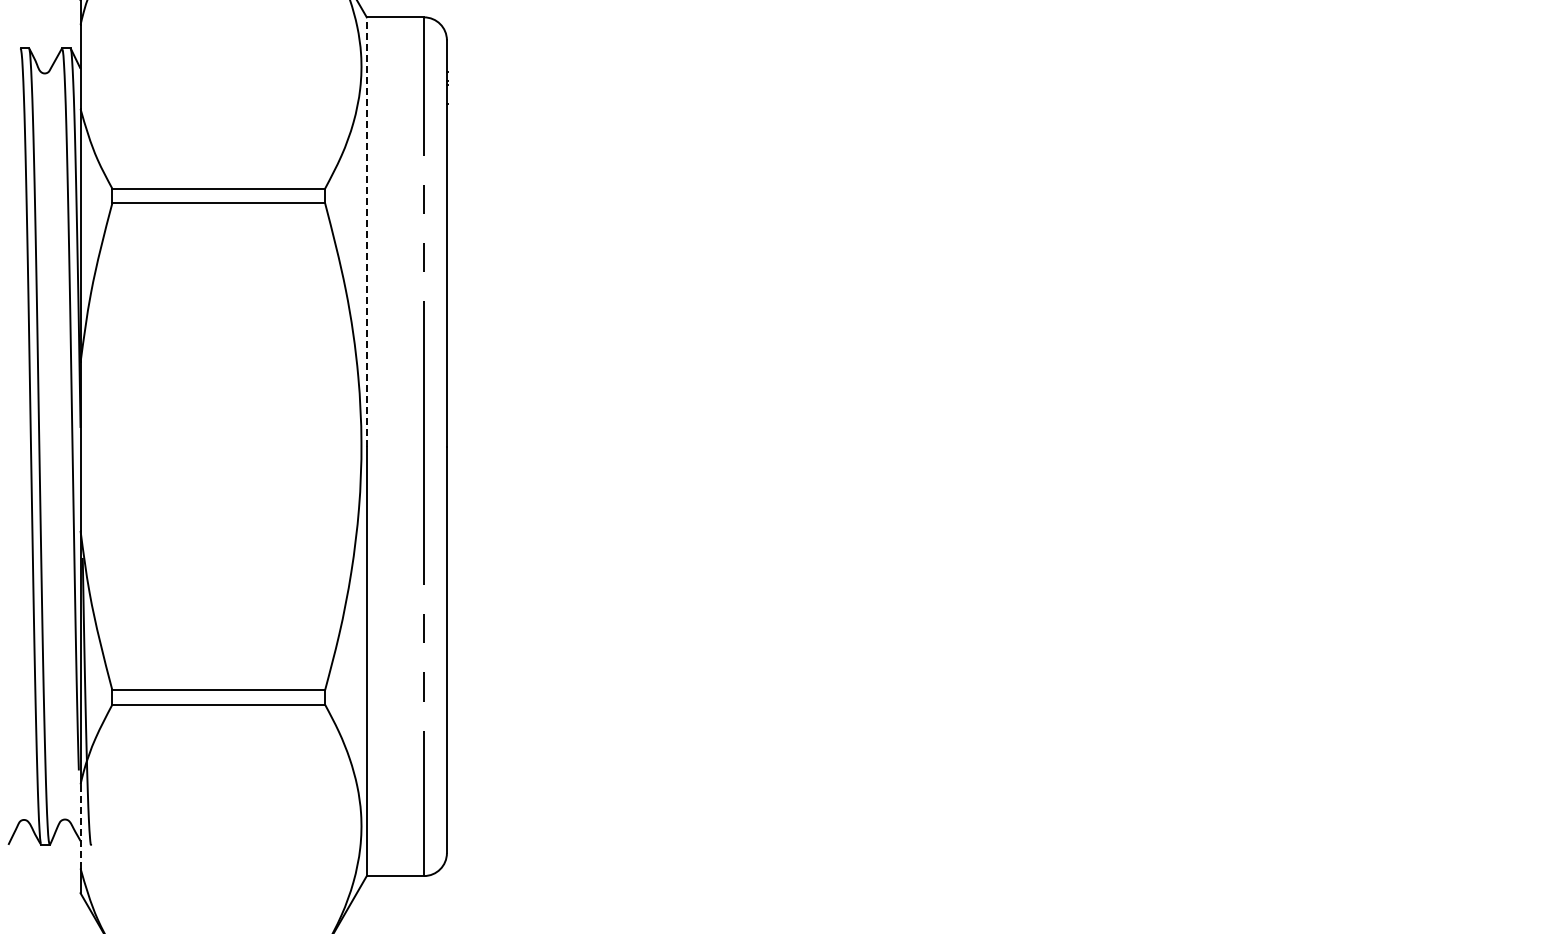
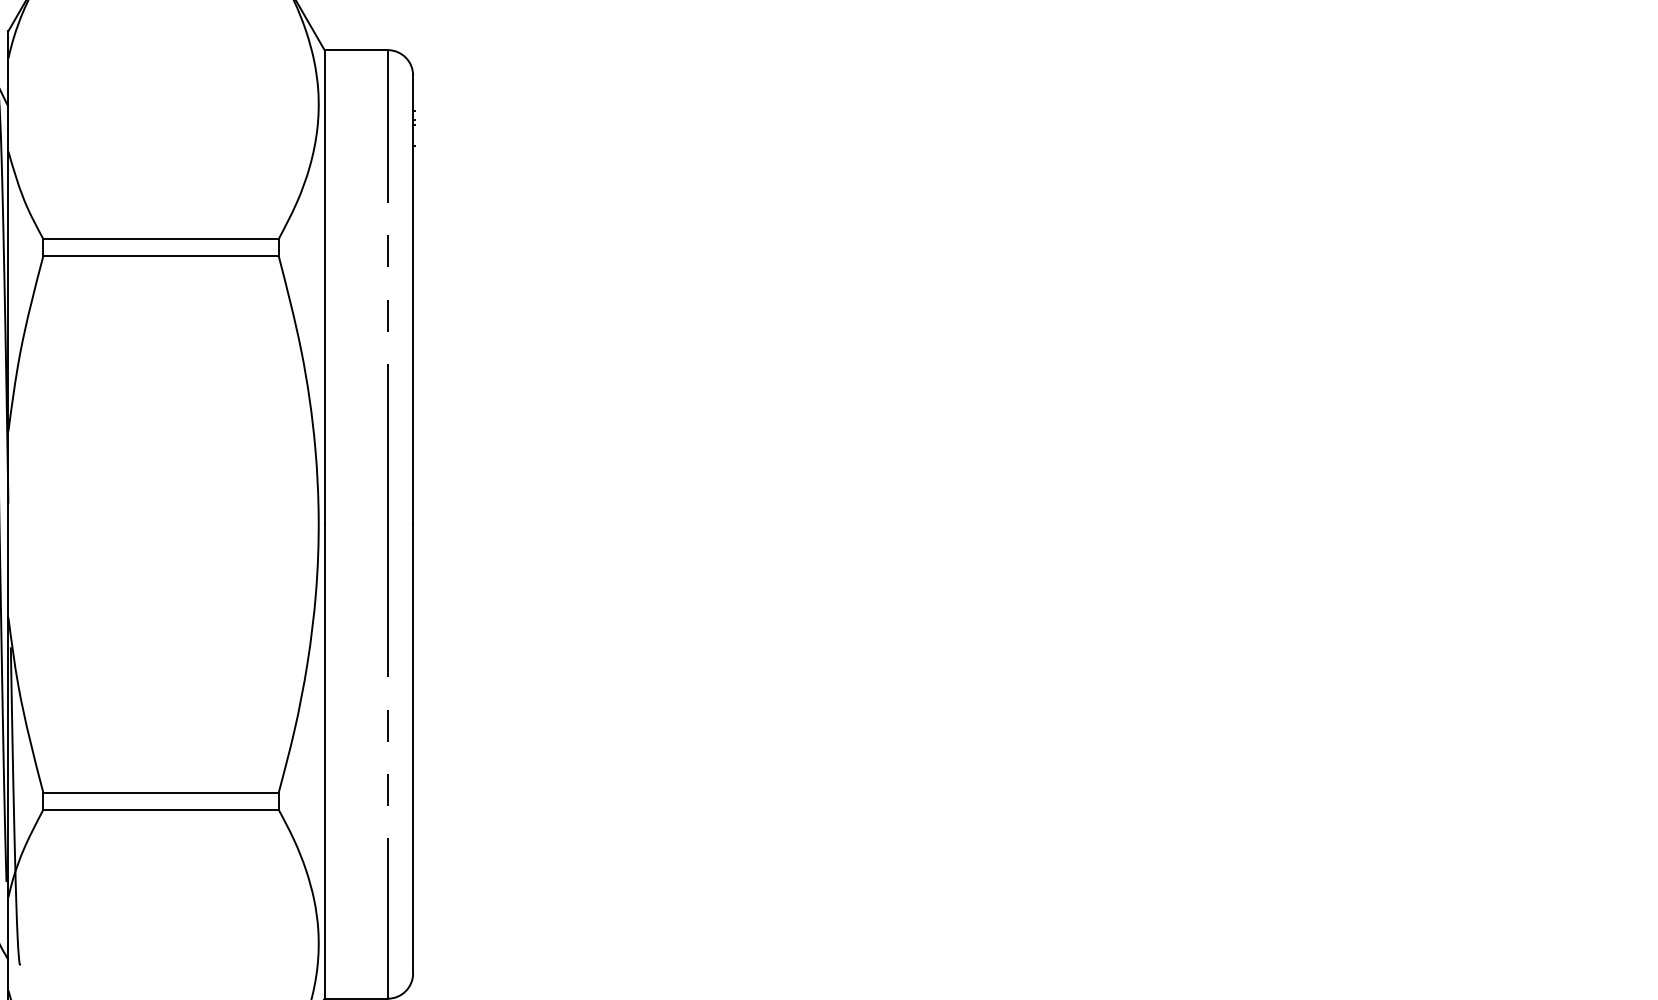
line: (366, 232) -> (324, 287), dashed -> solid
line: (80, 825) -> (8, 942), dashed -> solid

